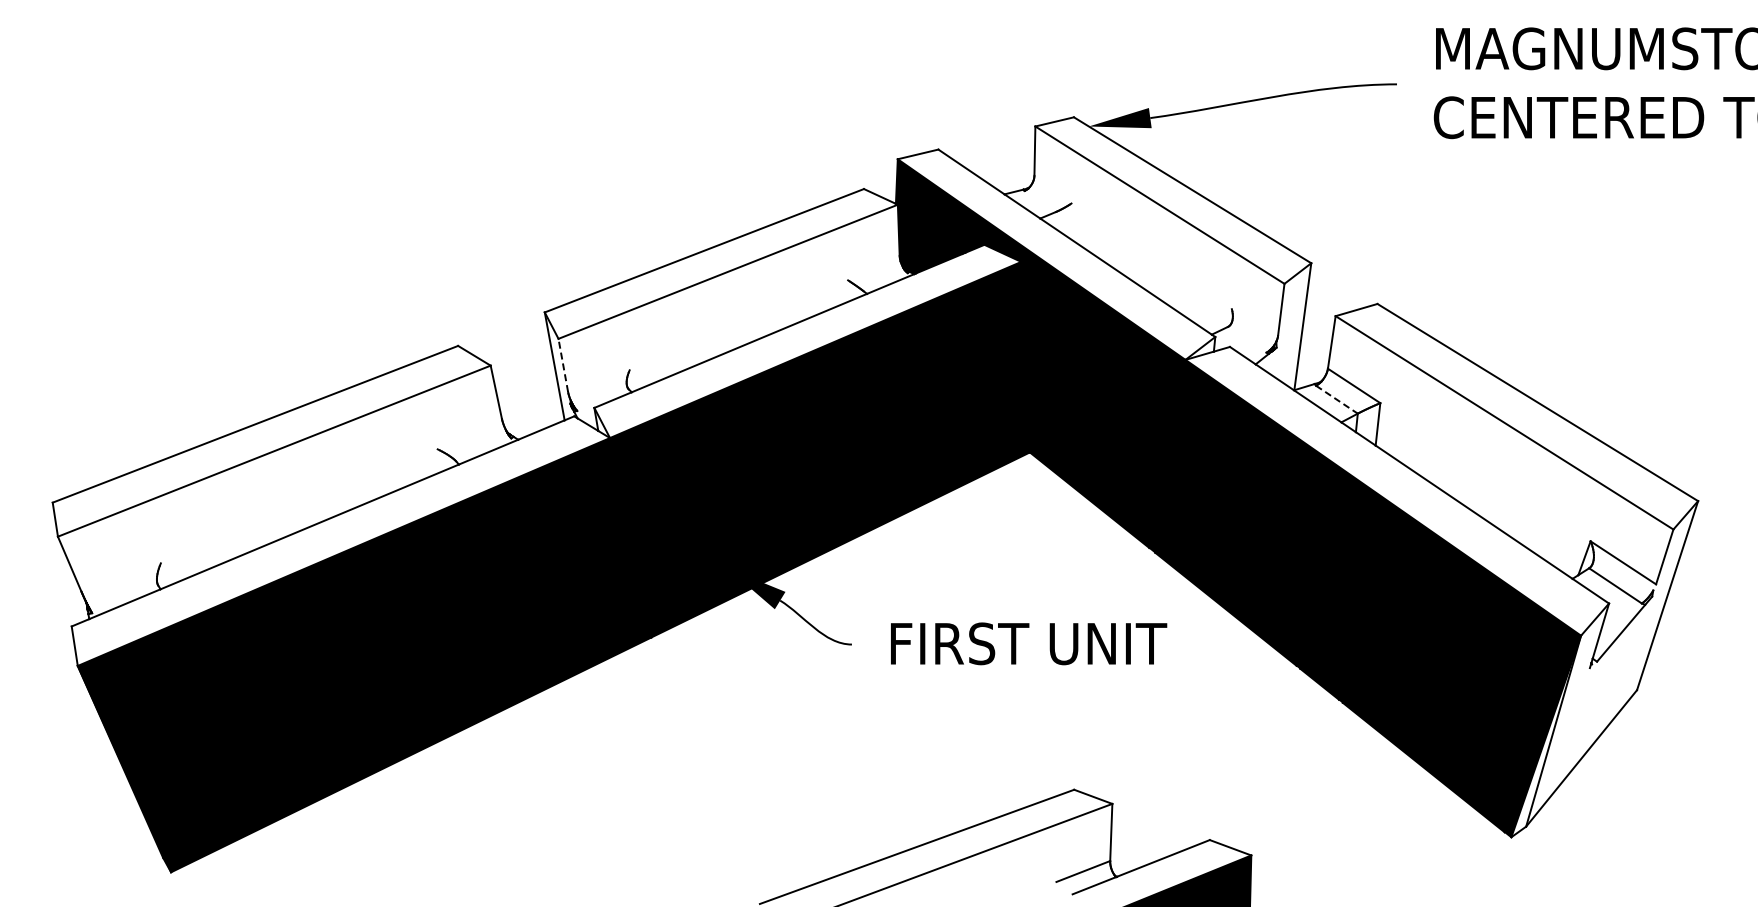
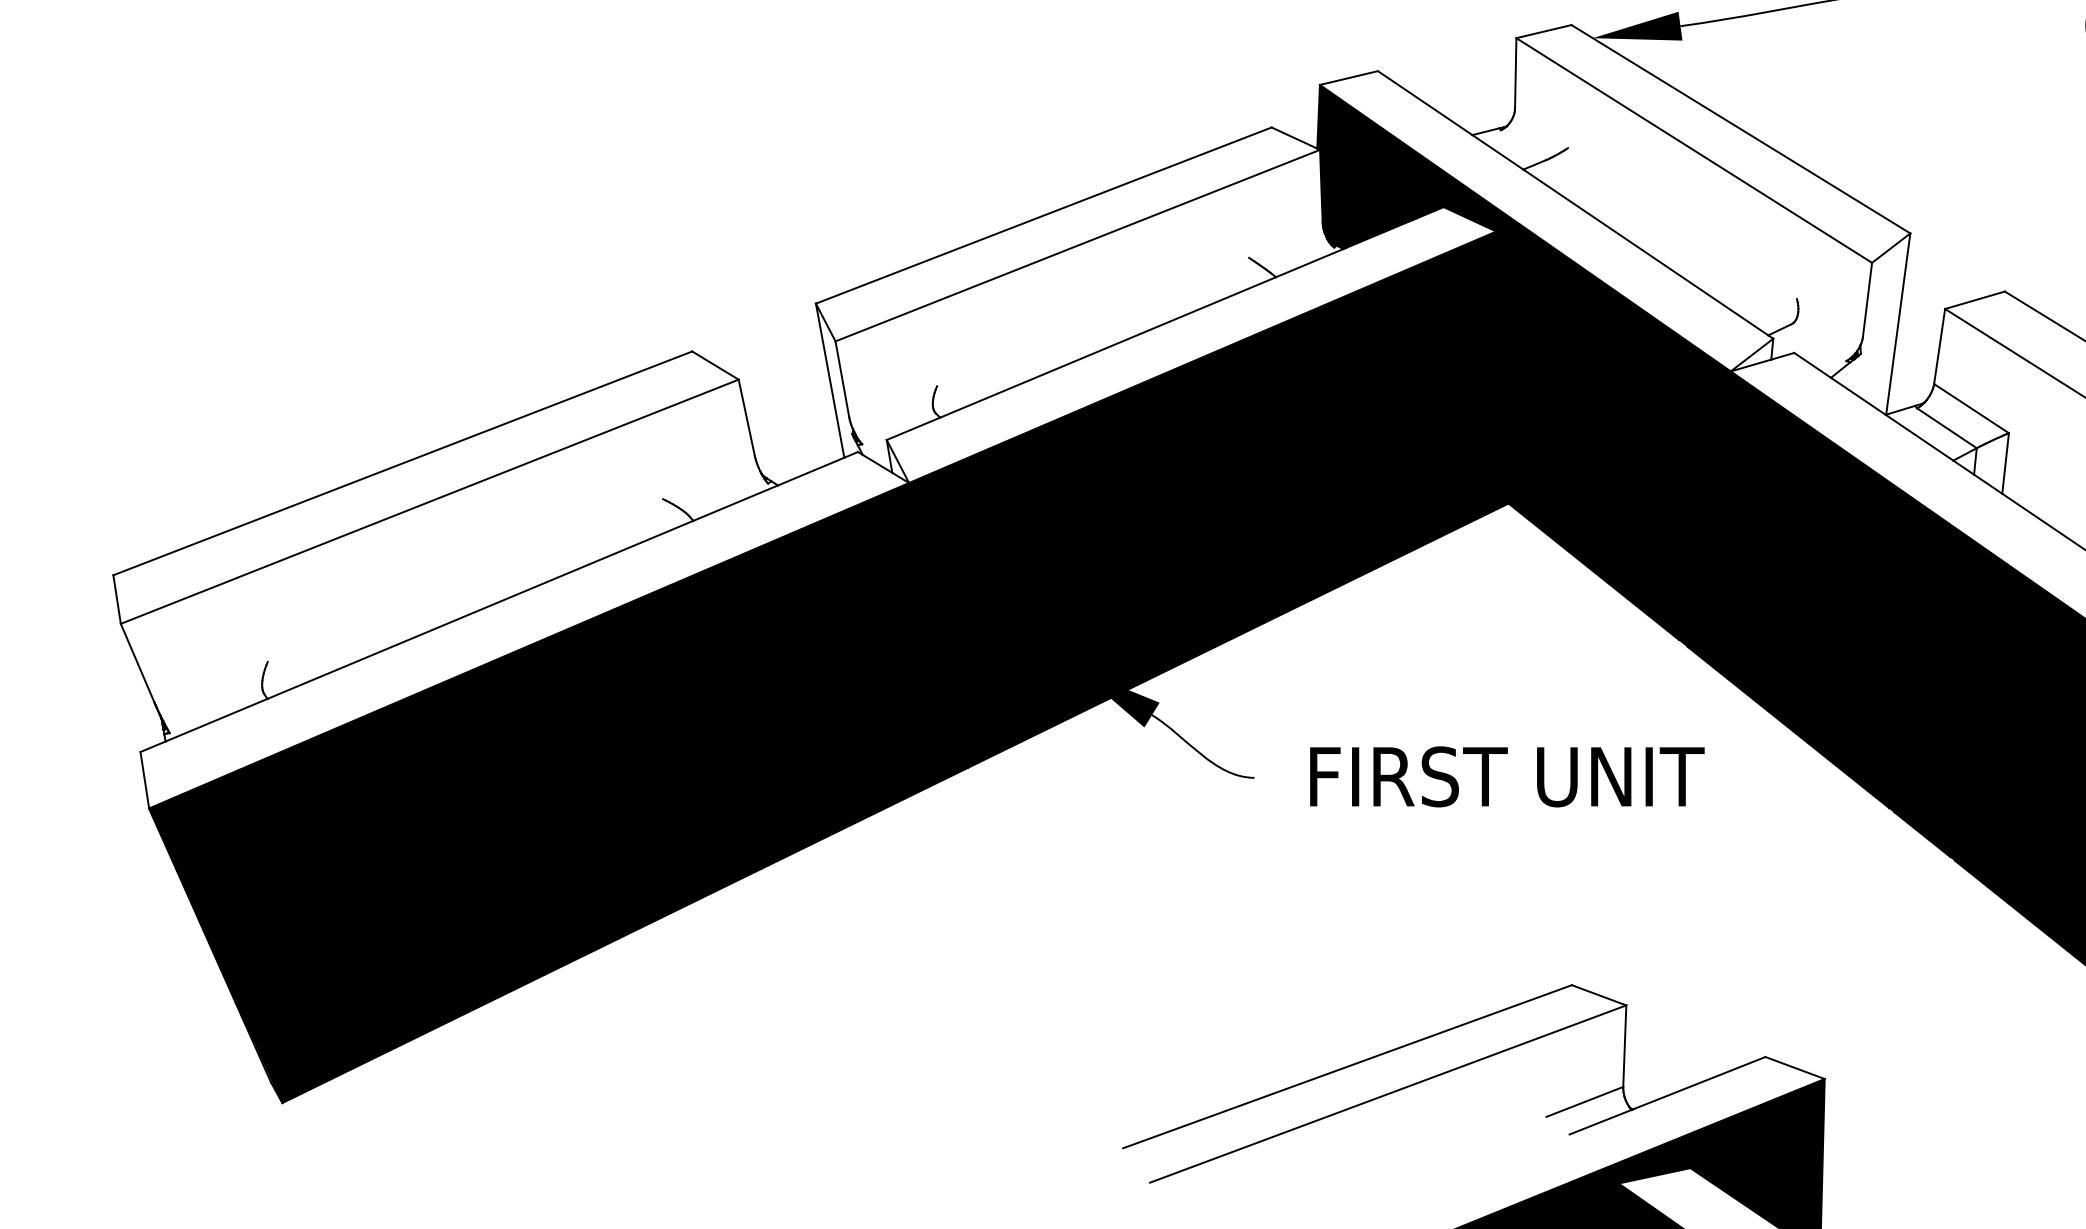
line: (563, 365) -> (842, 379), dashed -> solid
line: (1337, 399) -> (1947, 427), dashed -> solid

